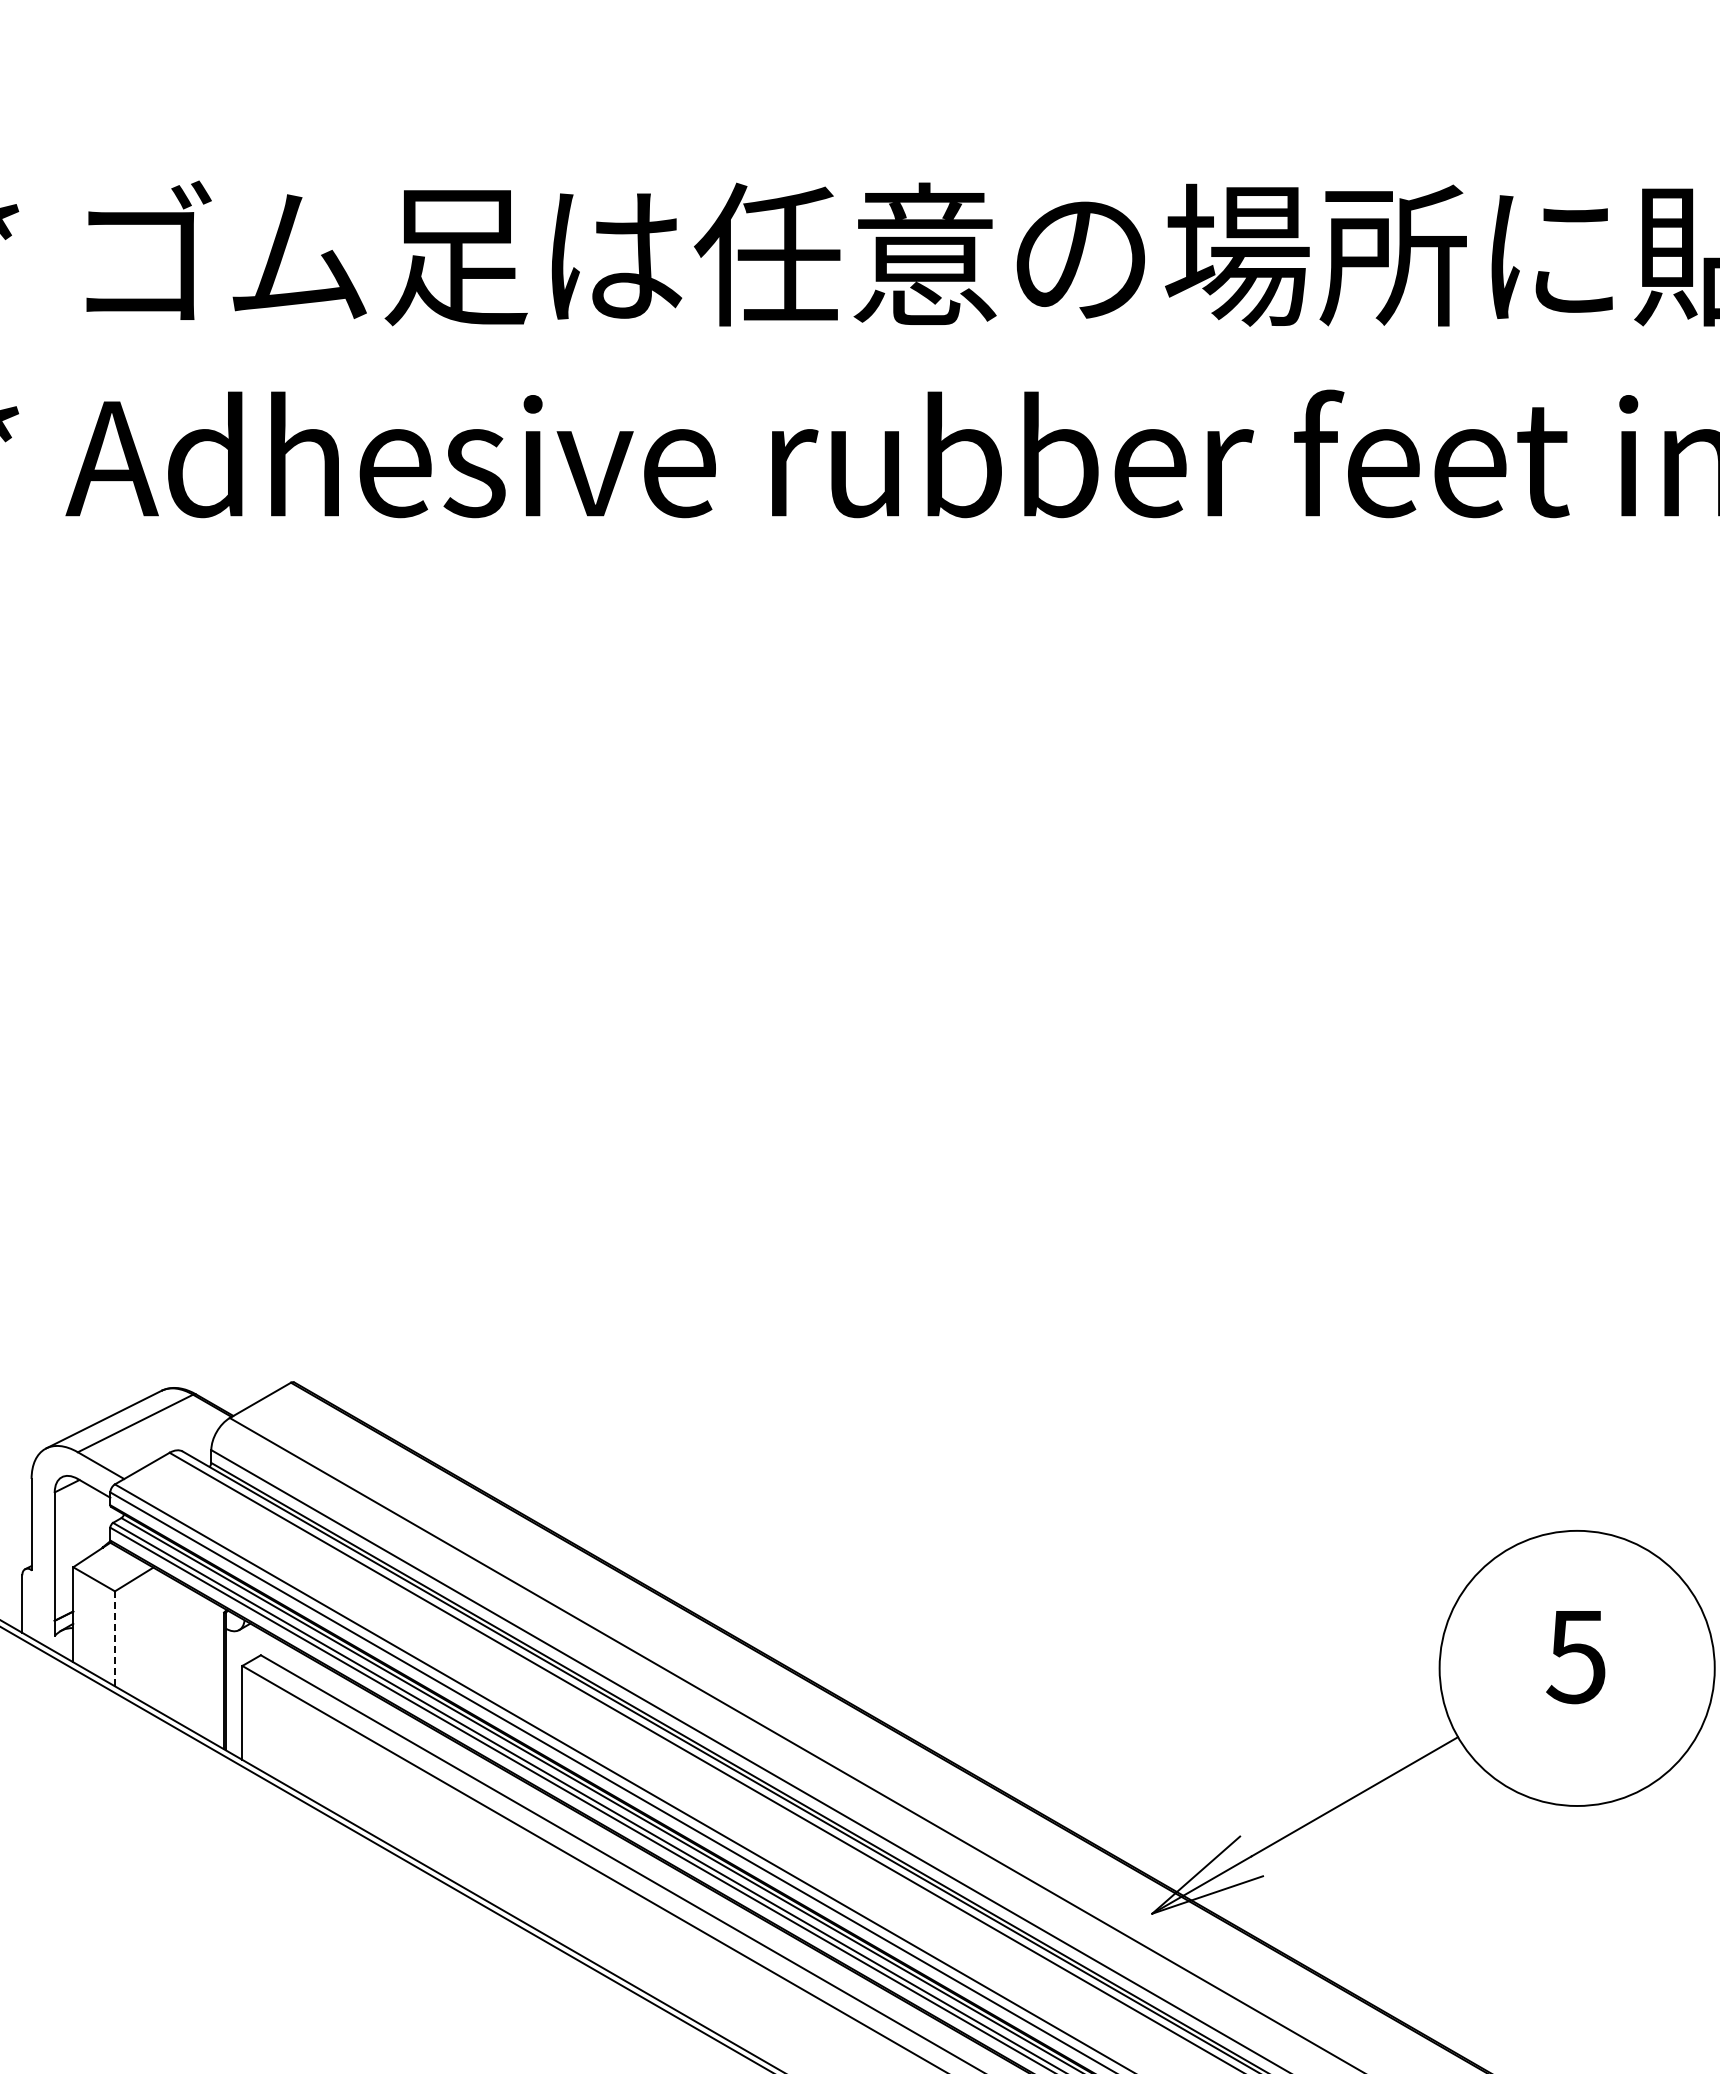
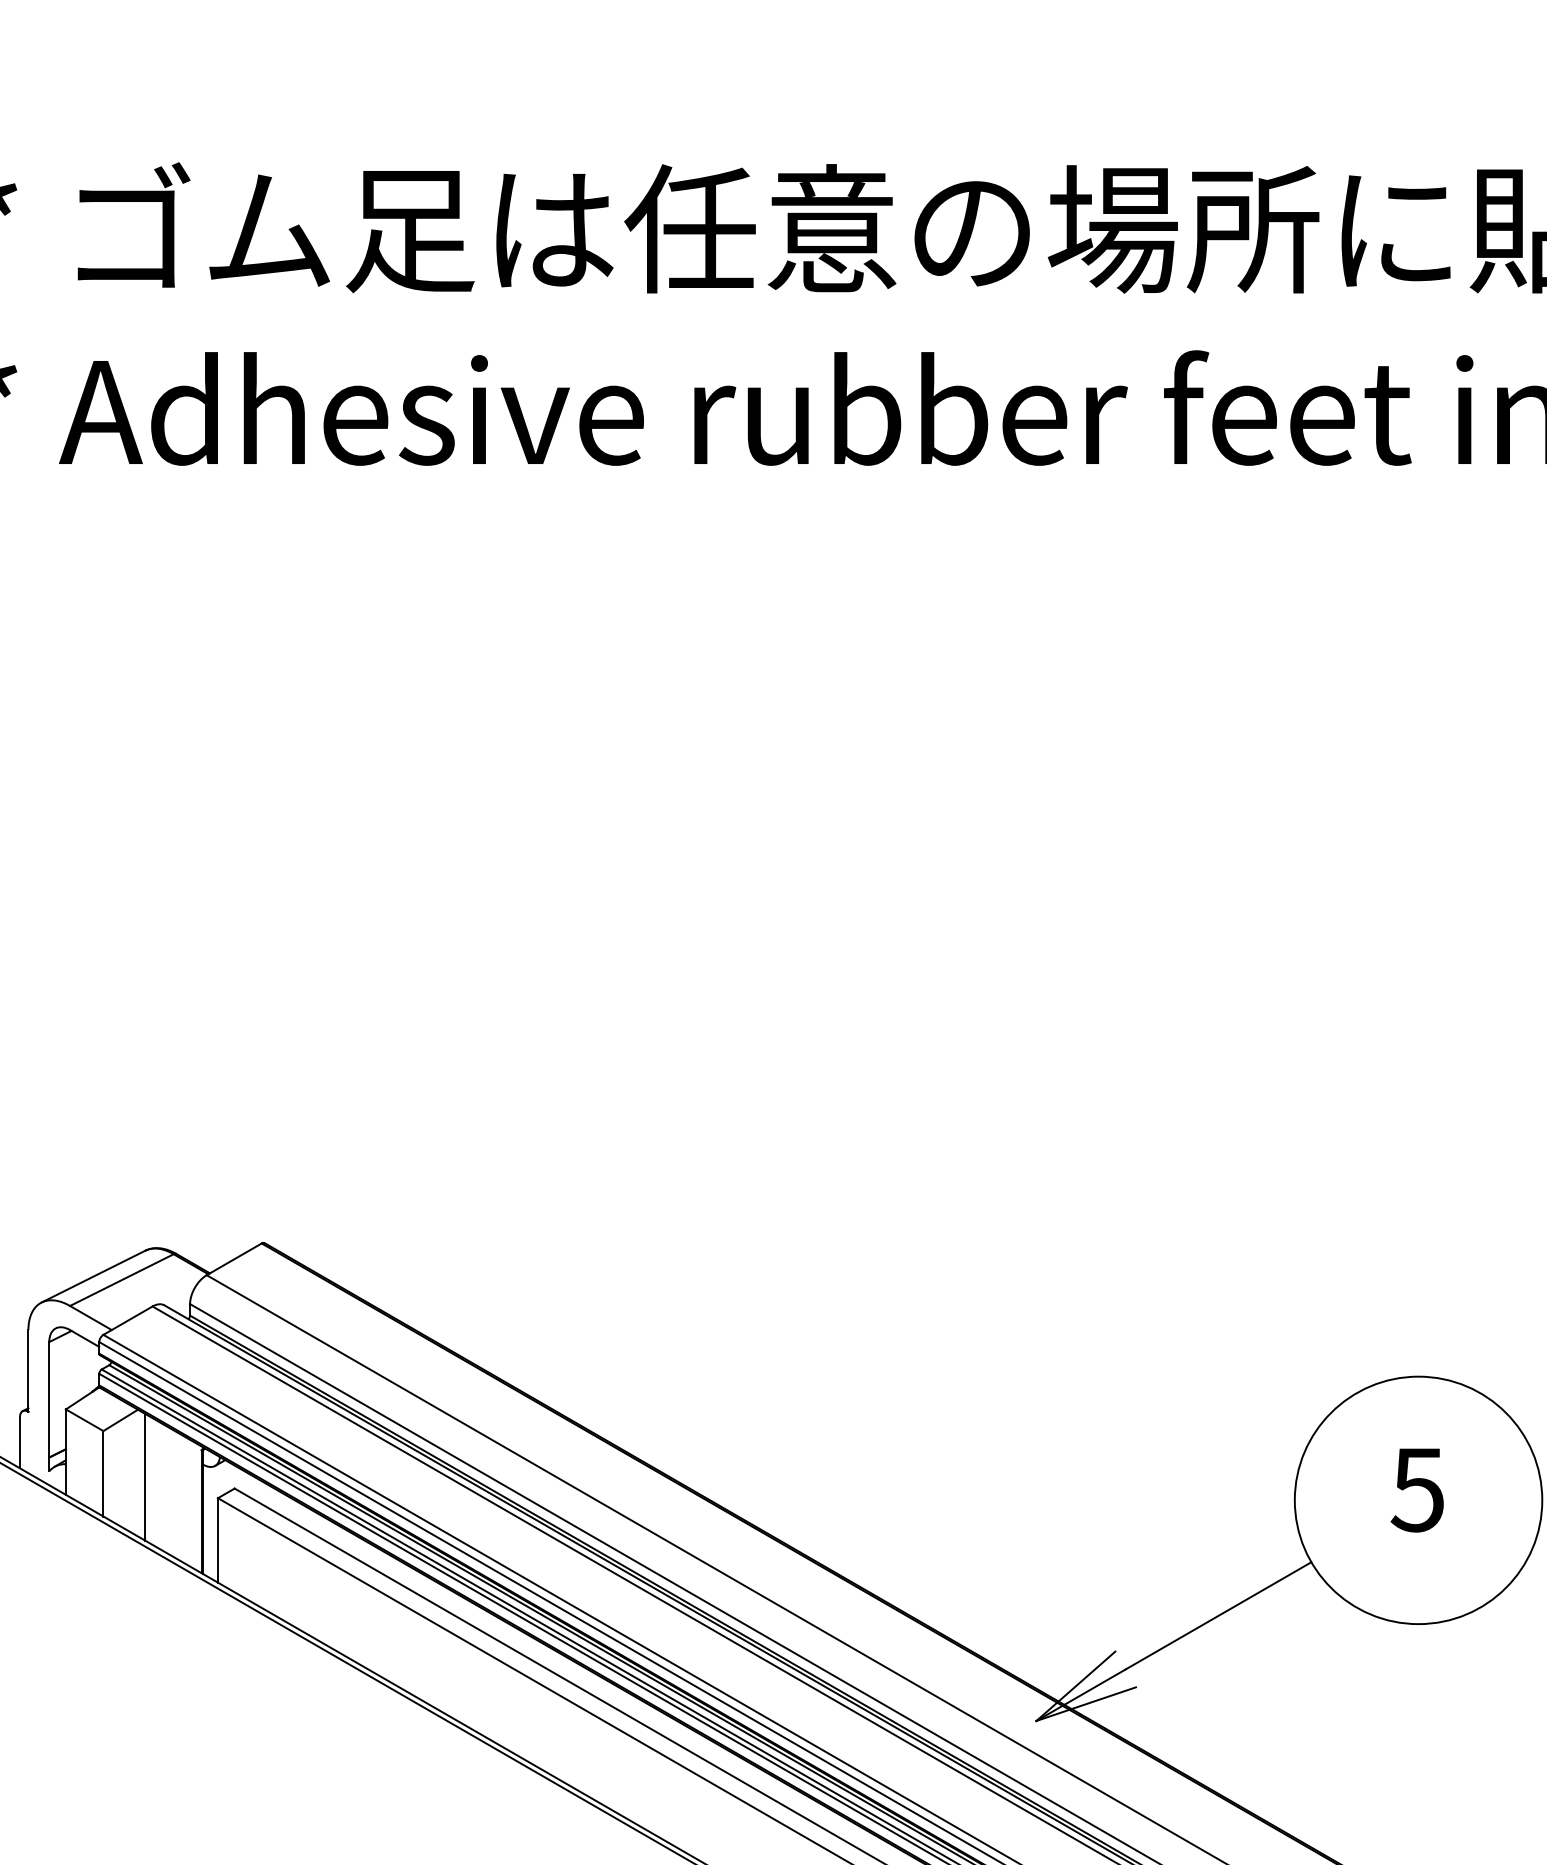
line: (114, 1638) -> (102, 1473), dashed -> solid
line: (161, 1642) -> (145, 1477), added

